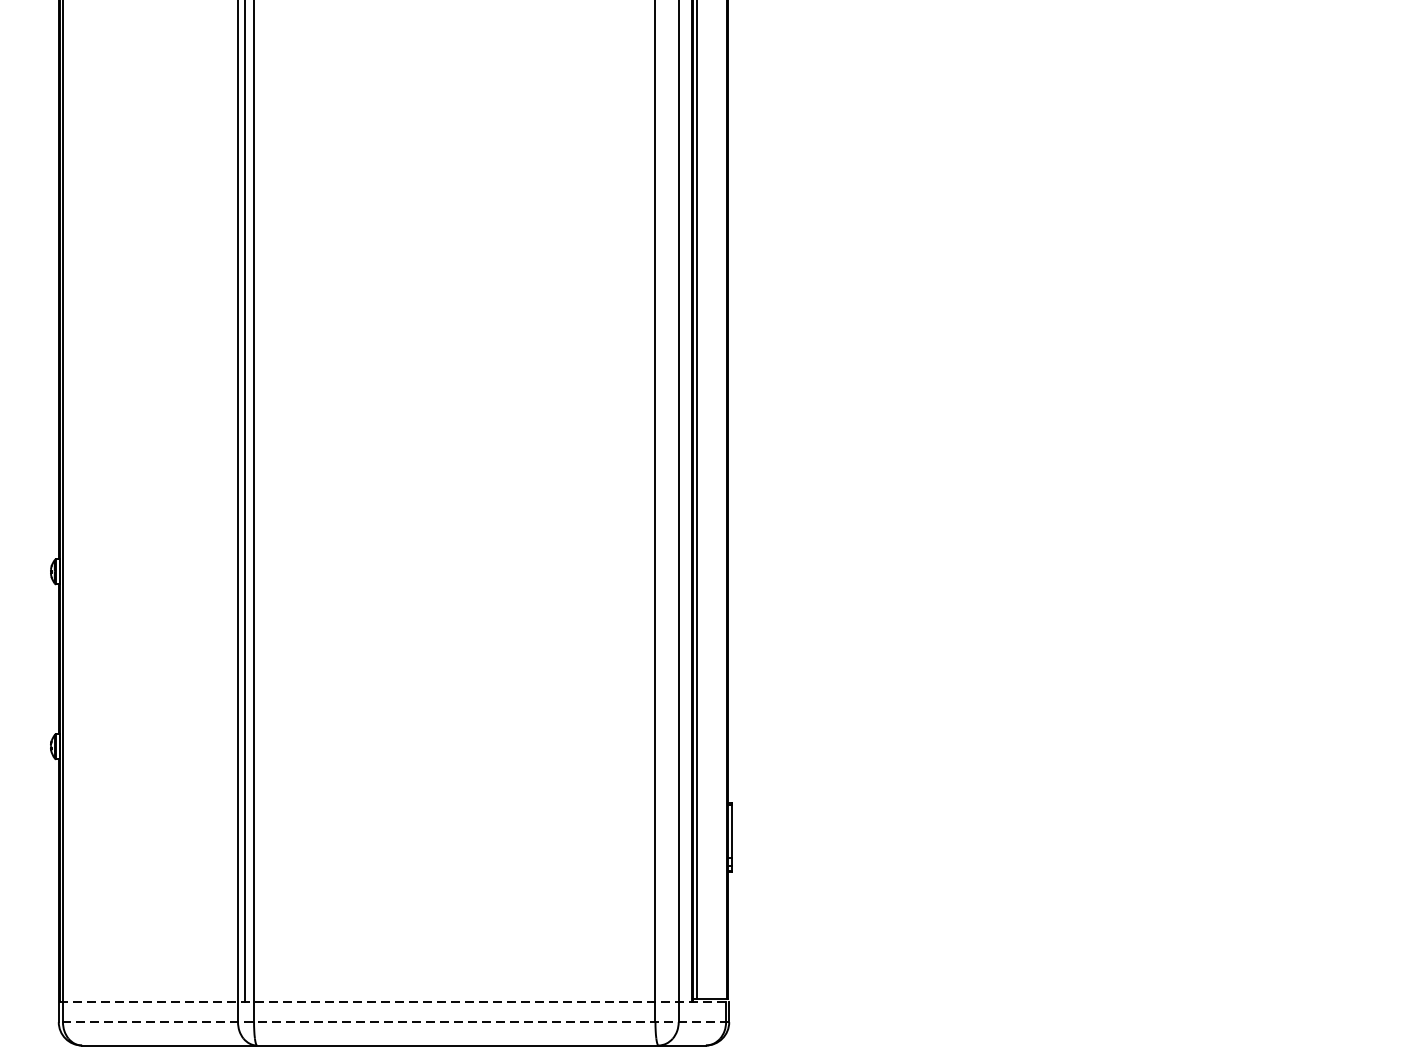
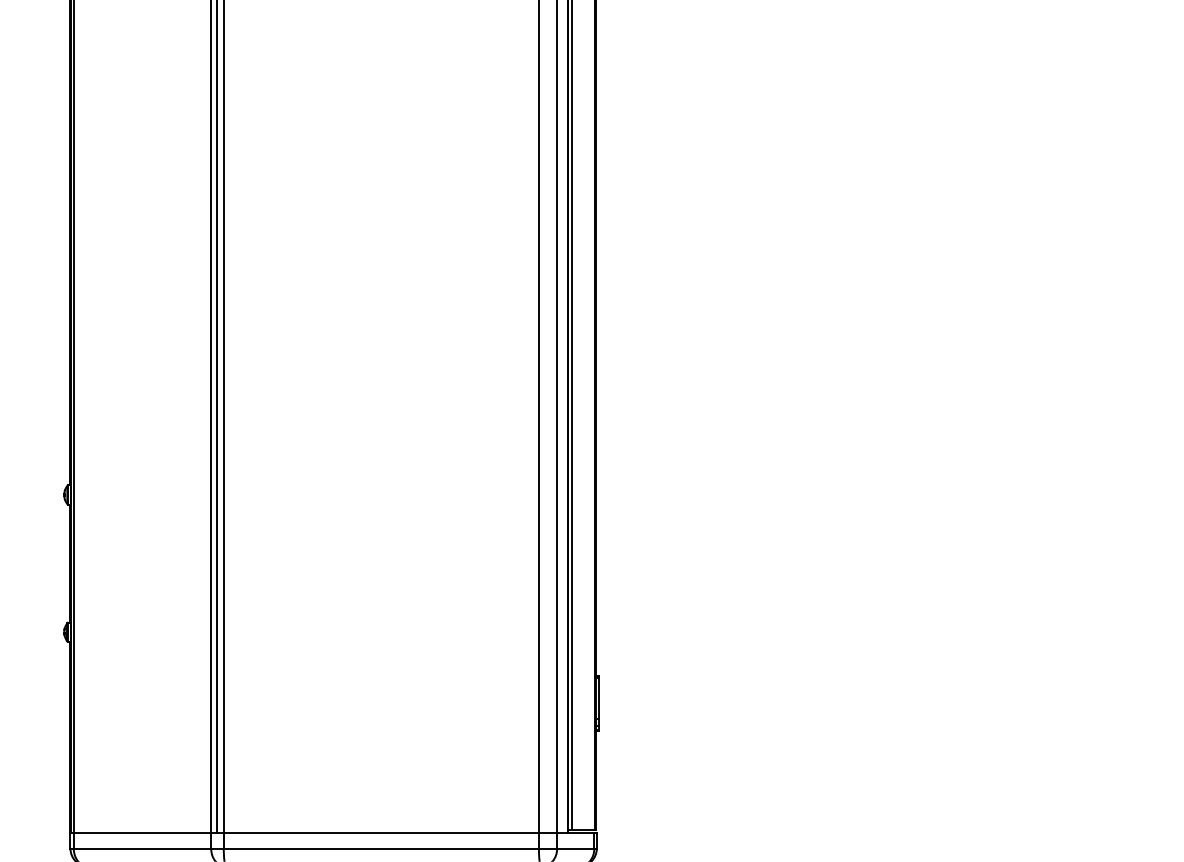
line: (395, 1001) -> (334, 832), dashed -> solid
line: (393, 1022) -> (333, 848), dashed -> solid

